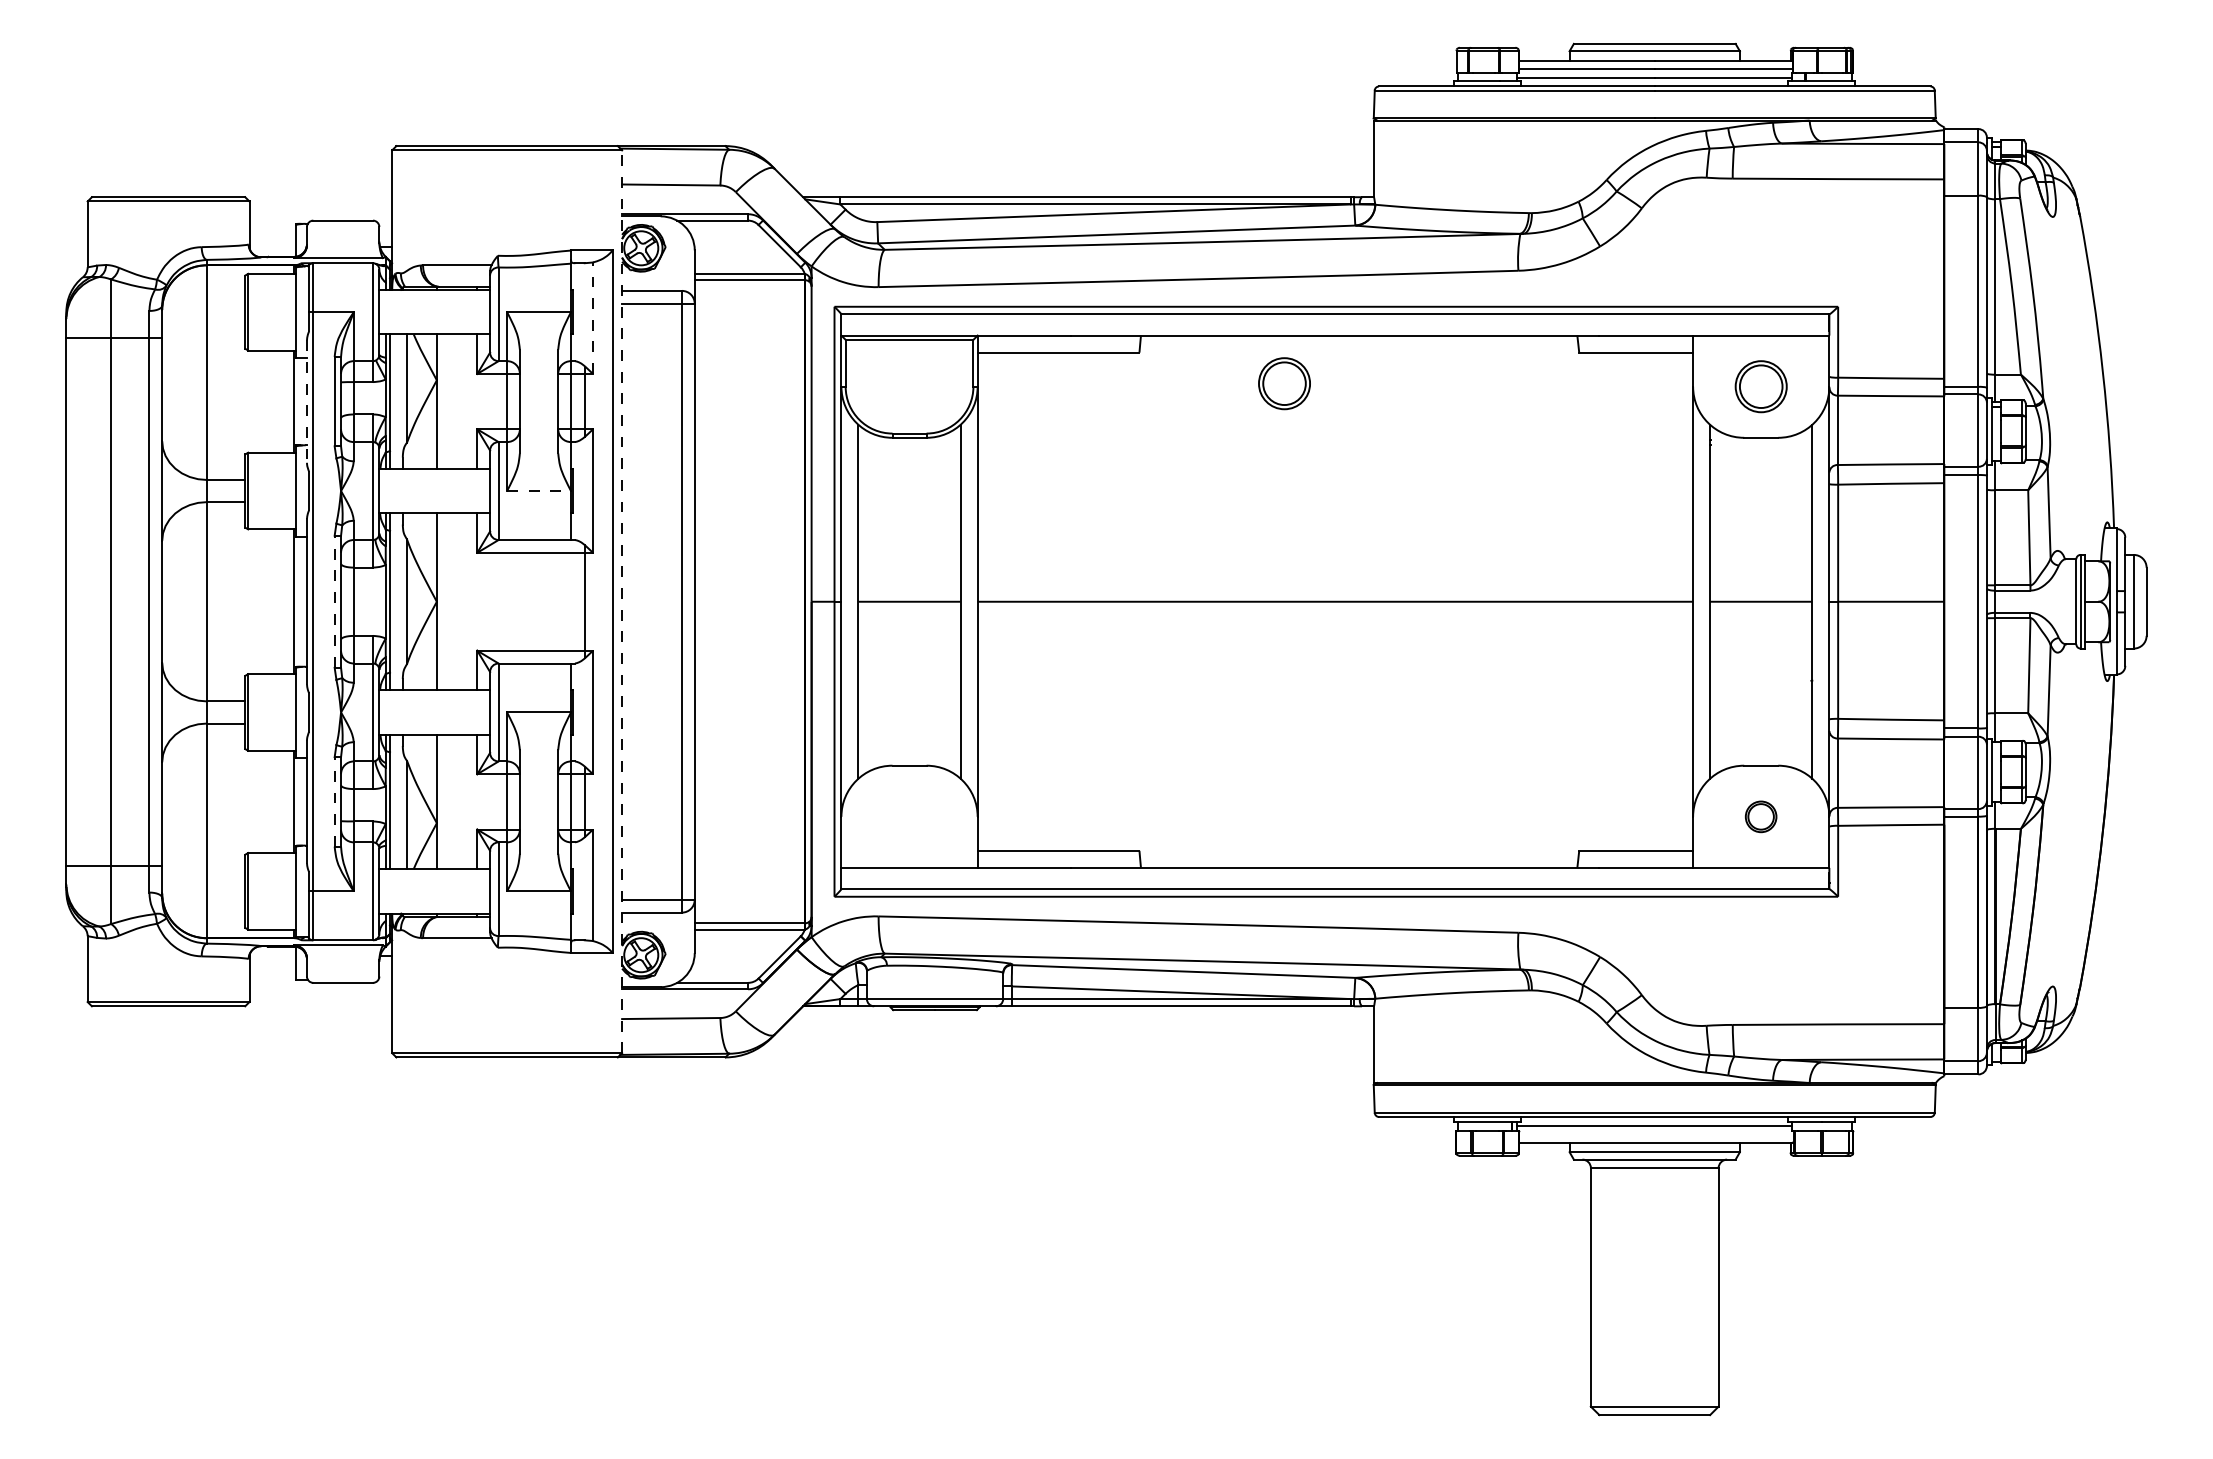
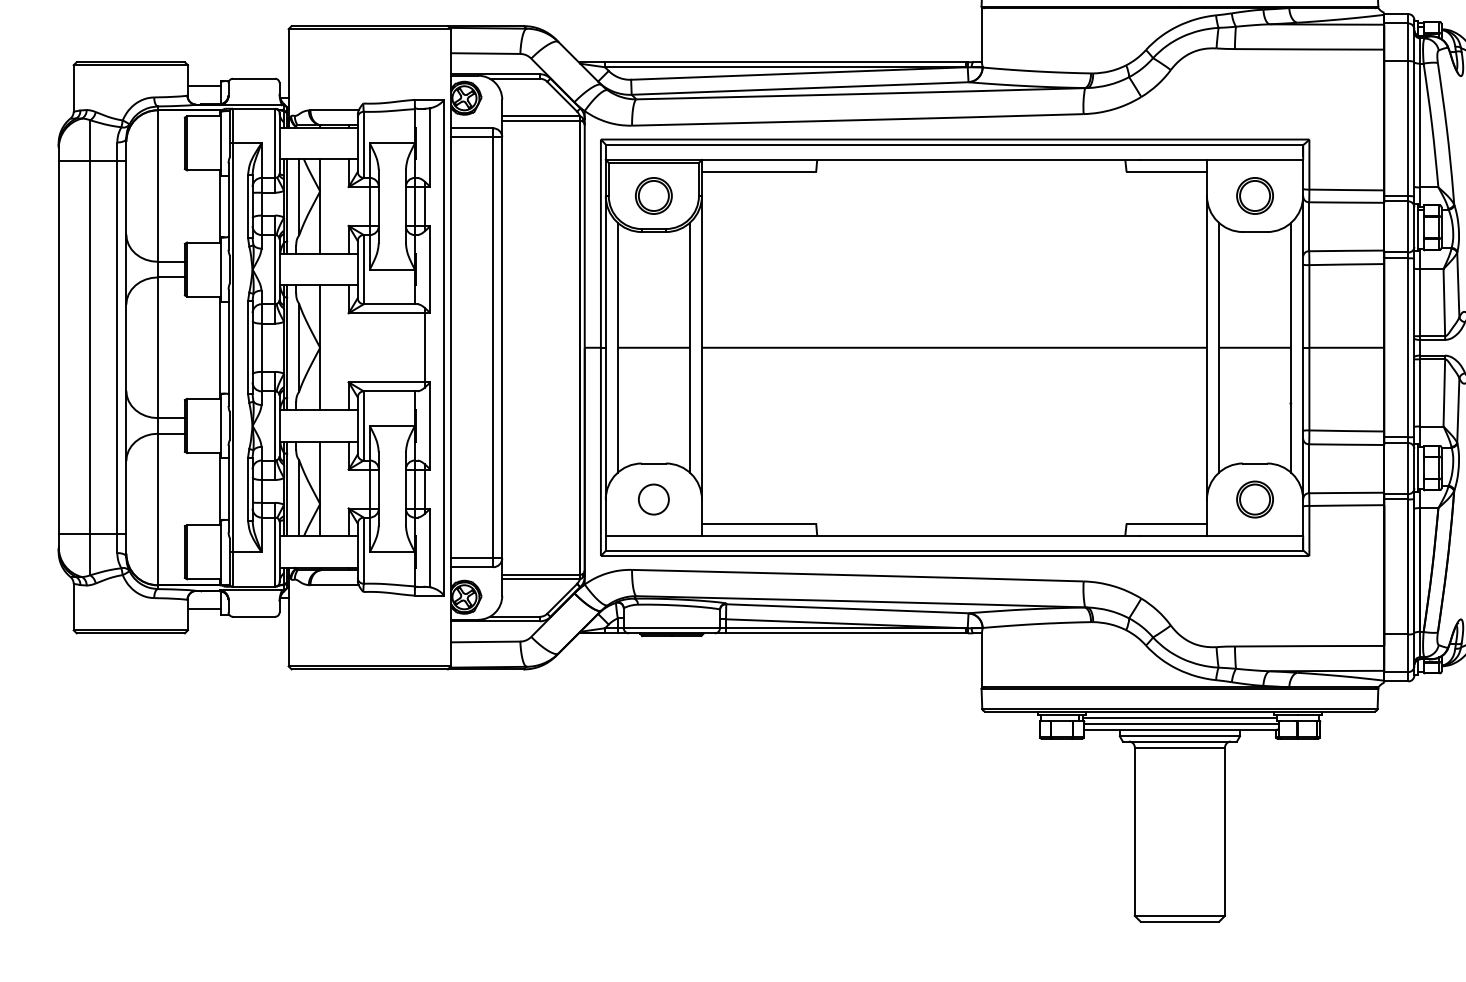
line: (272, 231) -> (204, 86), added
line: (593, 318) -> (430, 147), dashed -> solid
part: (1284, 383) -> (653, 195), moved
line: (306, 402) -> (228, 207), dashed -> solid
line: (539, 491) -> (392, 269), dashed -> solid
line: (334, 601) -> (247, 347), dashed -> solid
line: (622, 601) -> (451, 347), dashed -> solid
line: (334, 801) -> (247, 488), dashed -> solid
circle: (909, 816) -> (653, 499), added
part: (1760, 816) -> (1254, 499), size x1.67
line: (272, 972) -> (204, 609), added
line: (1656, 1134) -> (1181, 723), added

